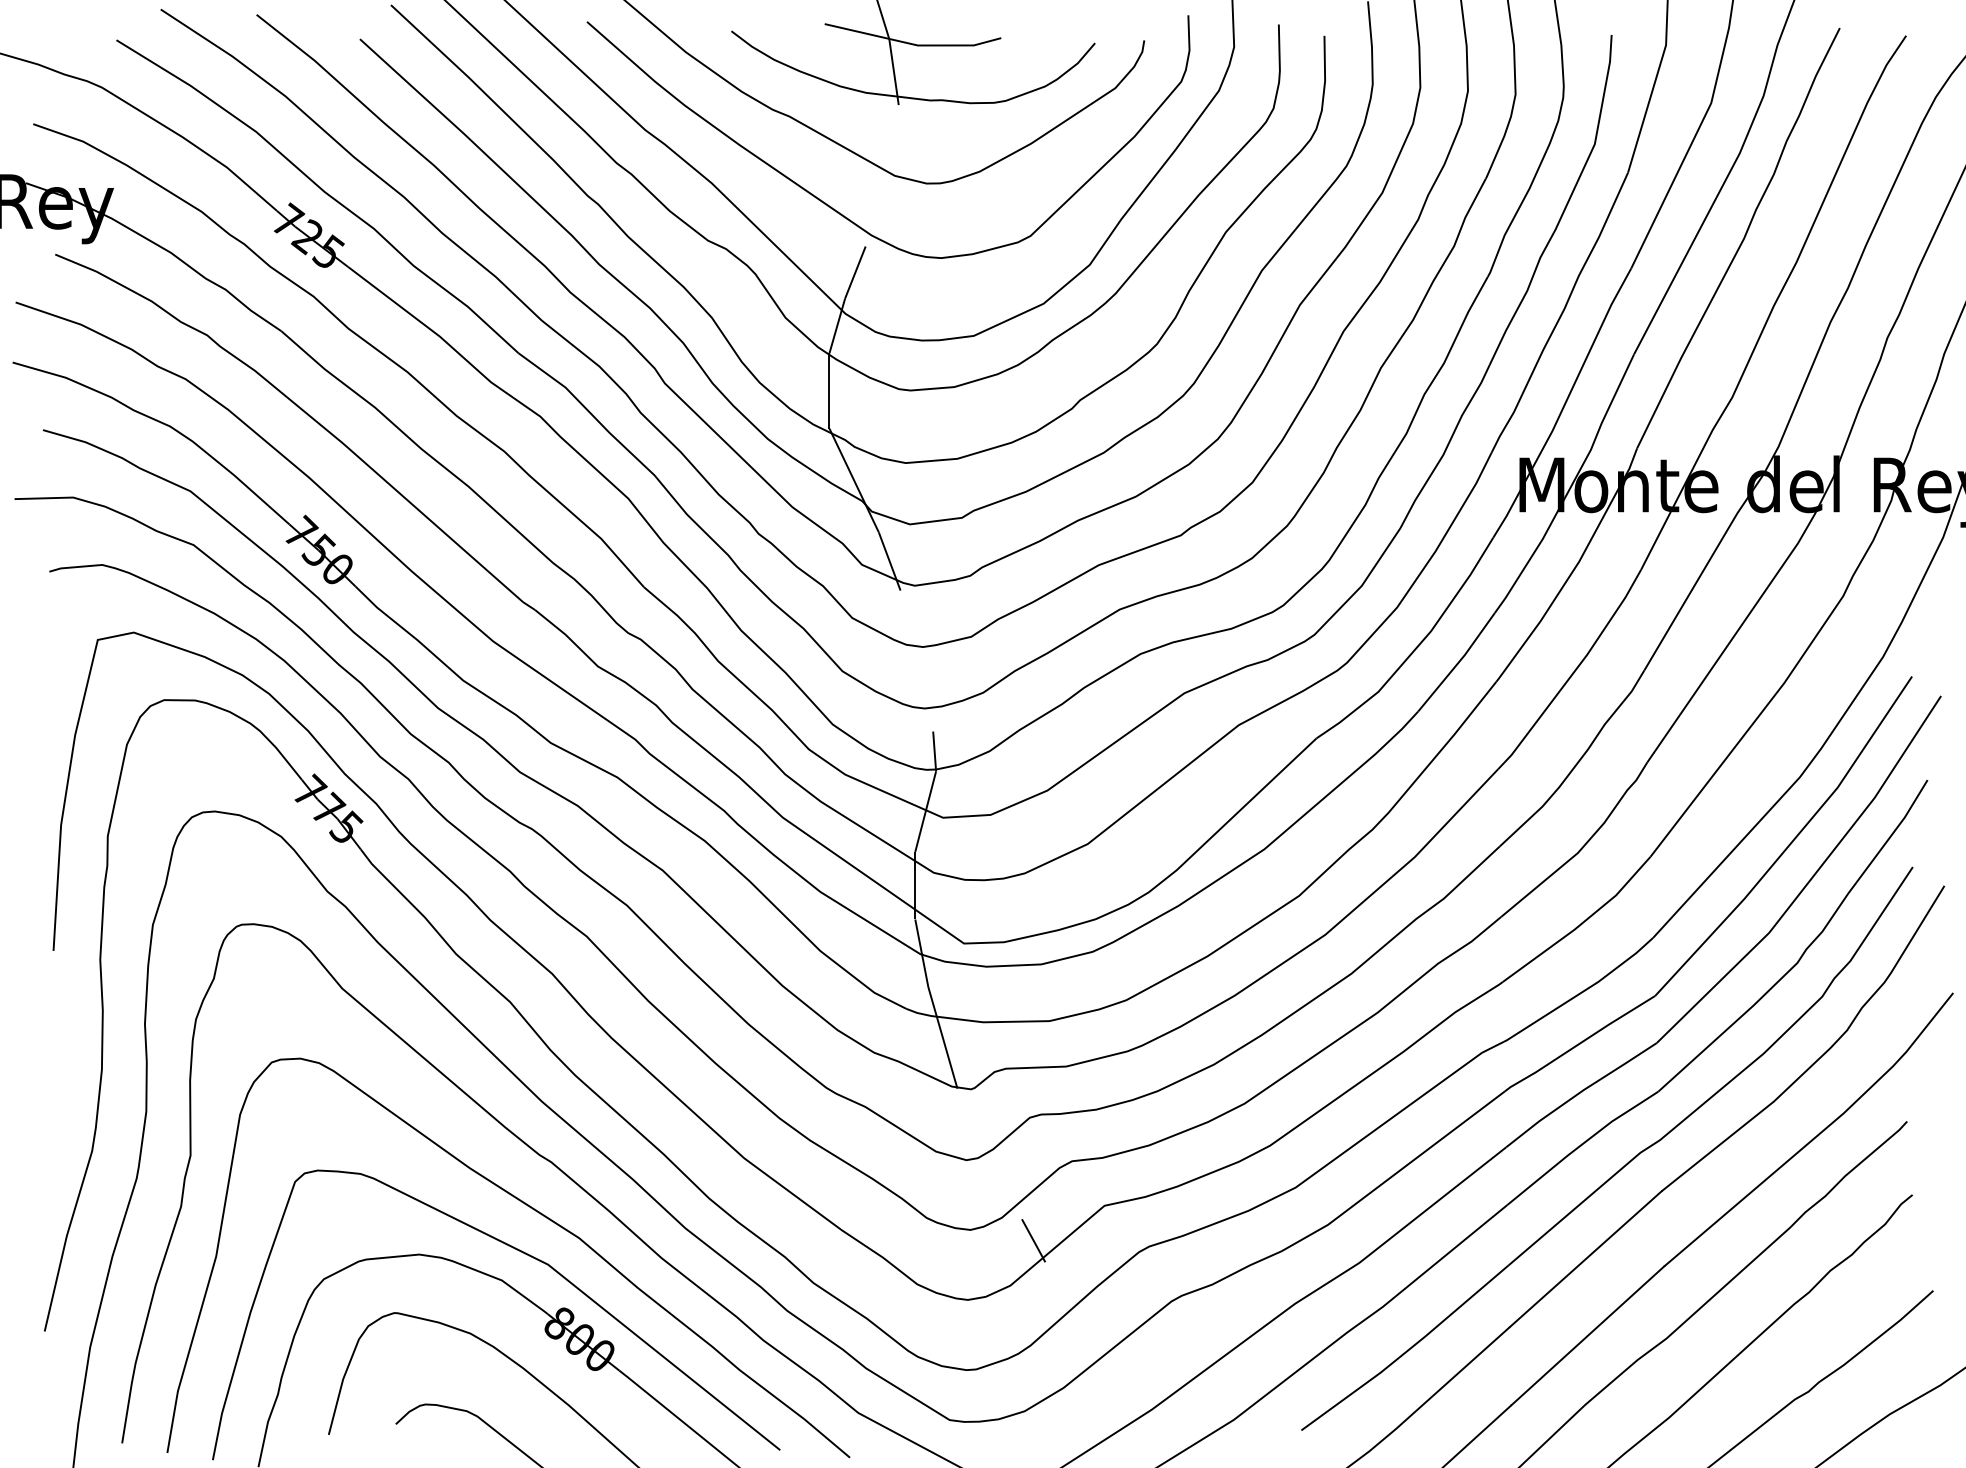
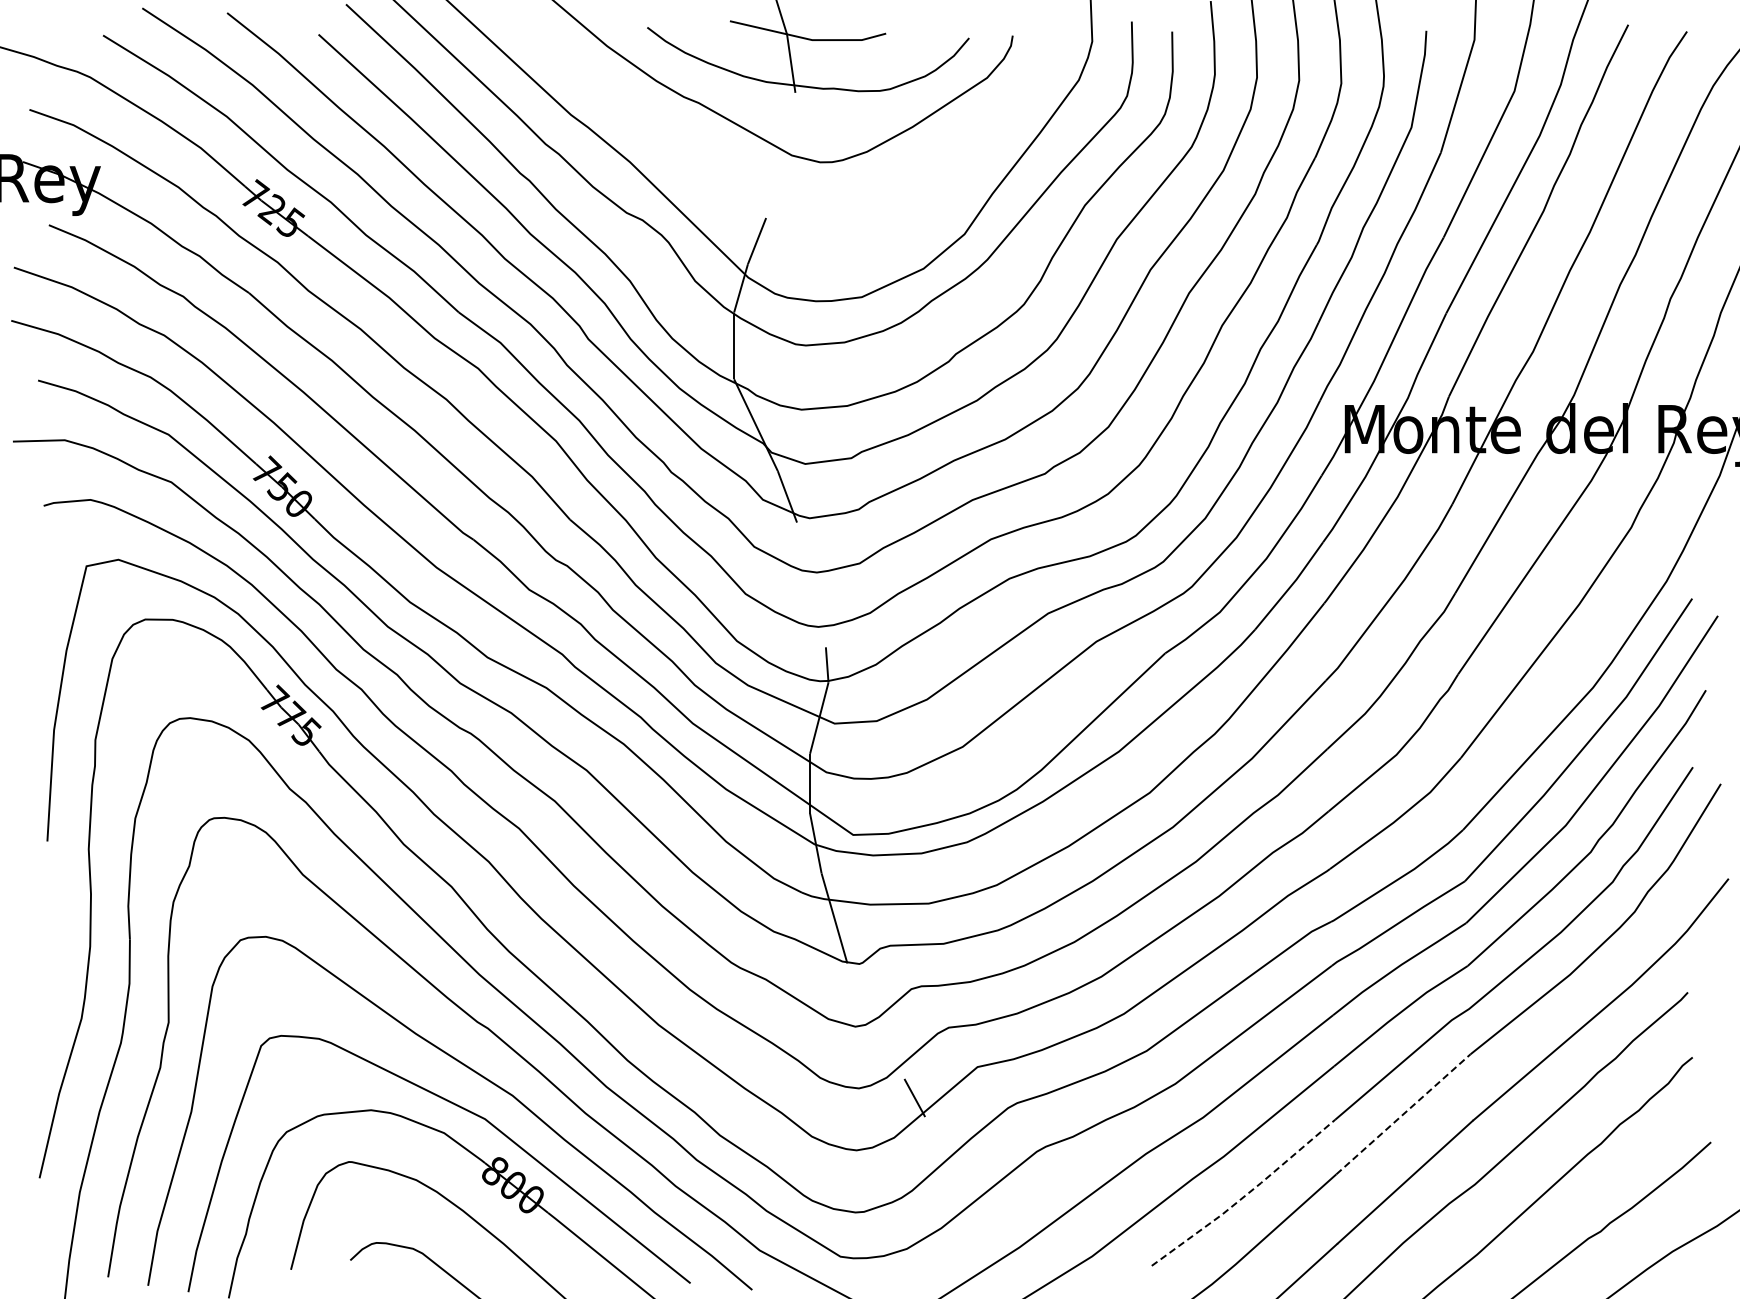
curve: (836, 209) -> (740, 185), removed
line: (1585, 1258) -> (1403, 1113), solid -> dashed
line: (1407, 1350) -> (1245, 1195), solid -> dashed

